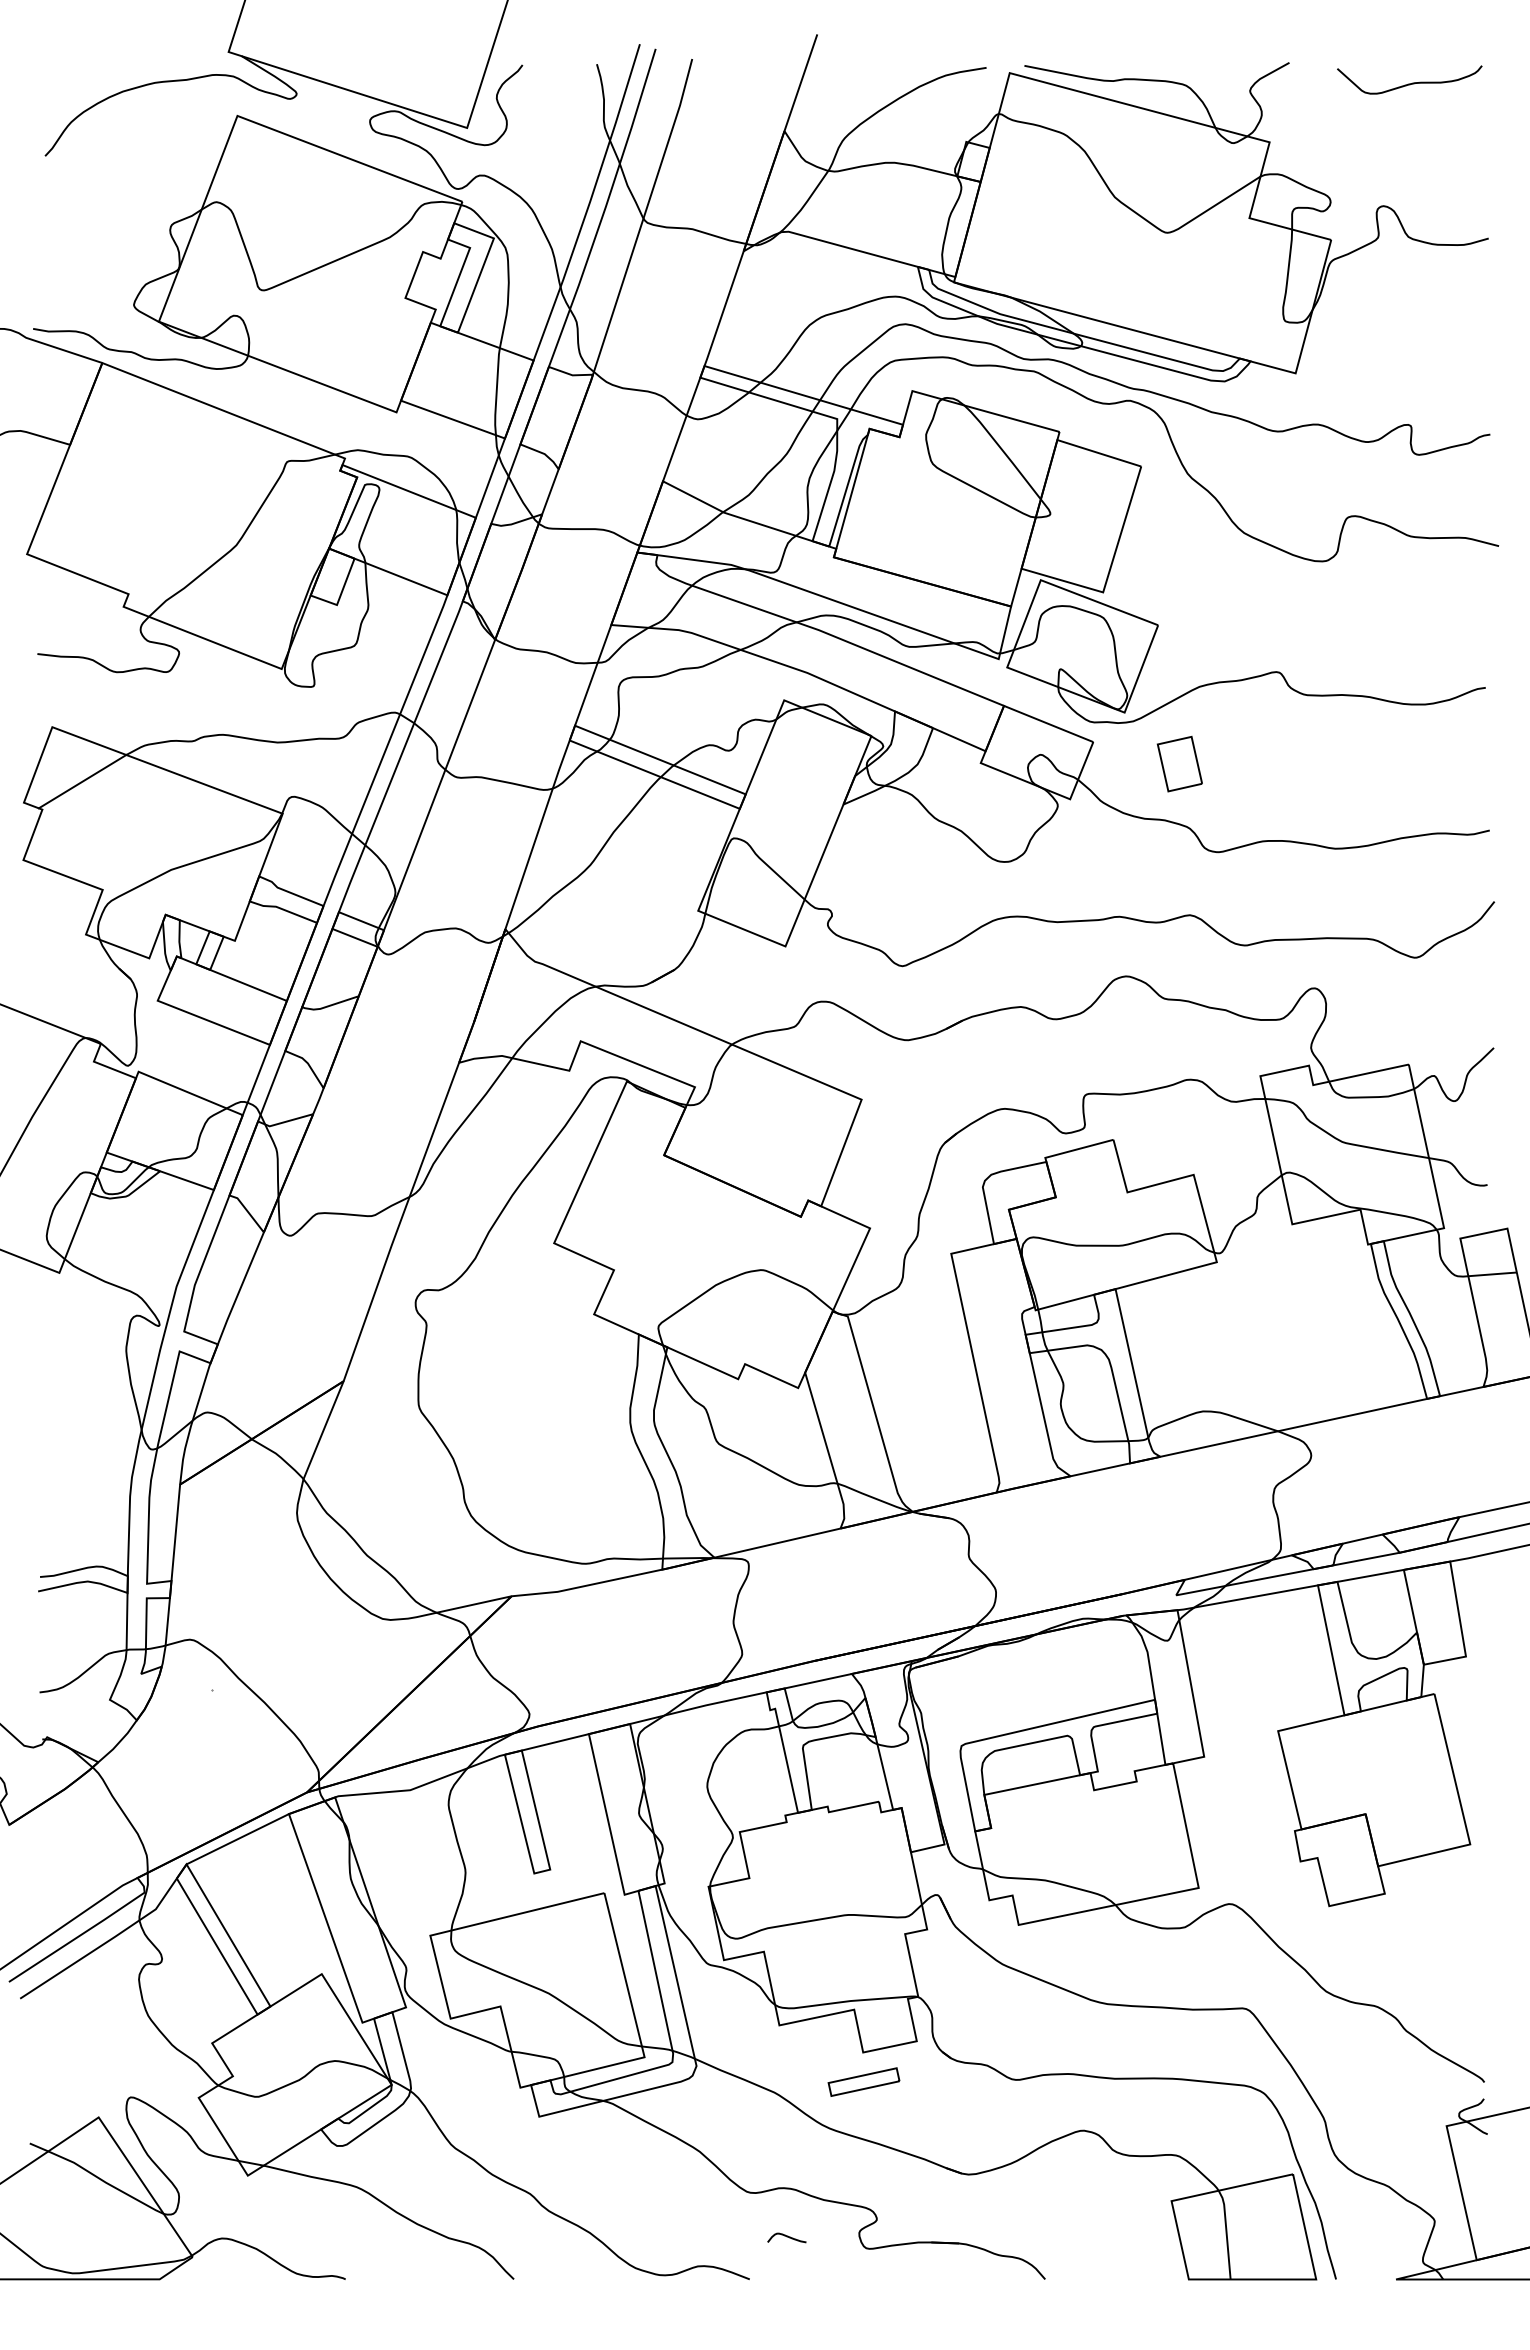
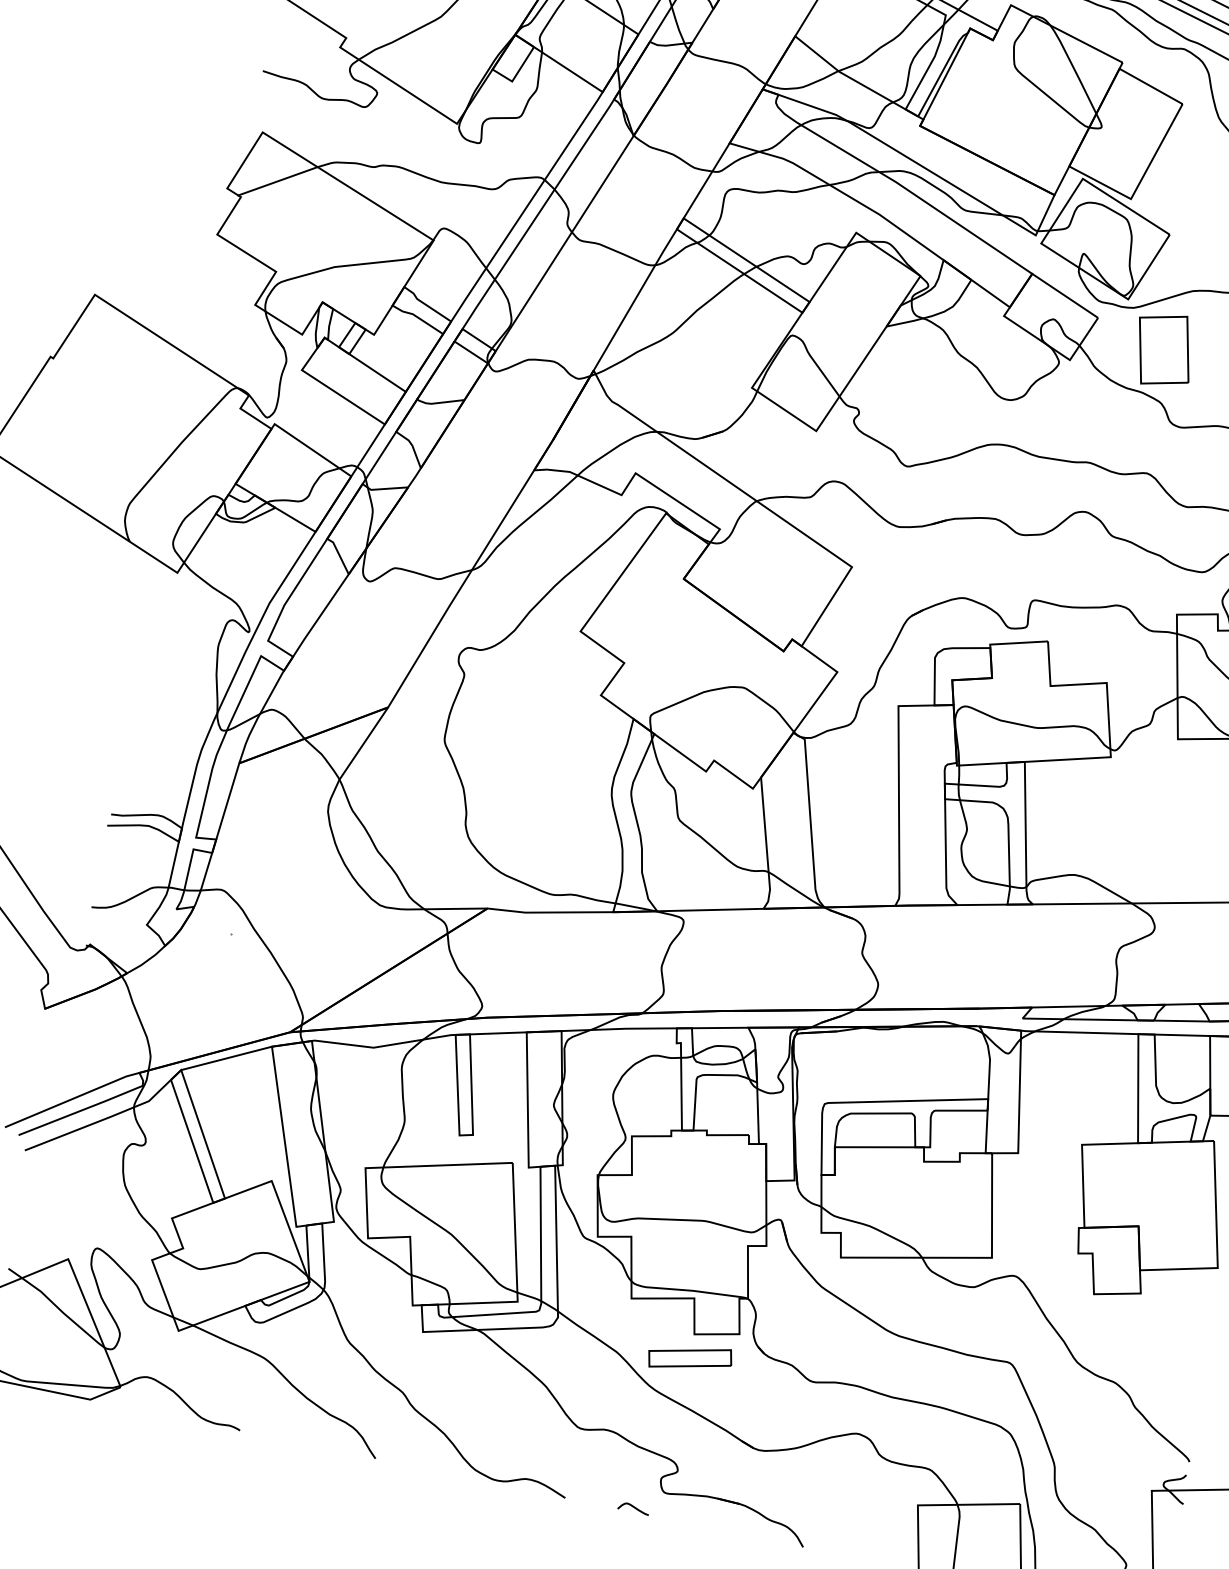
part: (1179, 763) -> (1163, 349), size x1.67
part: (863, 2081) -> (689, 1357), size x1.43
curve: (786, 2237) -> (633, 1508), moved

